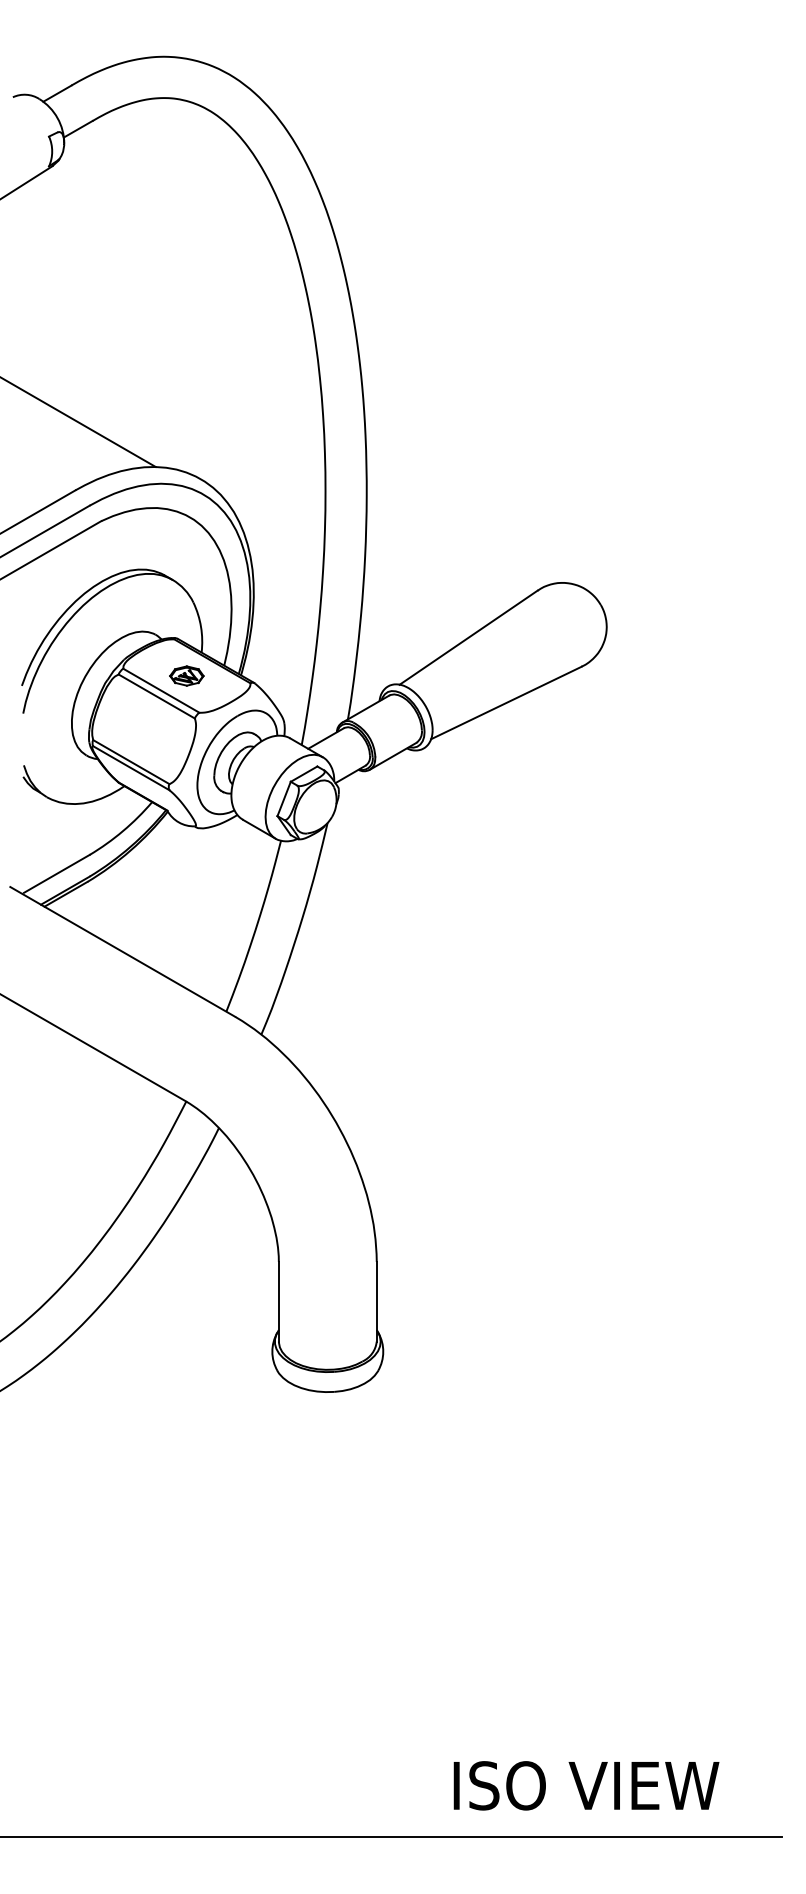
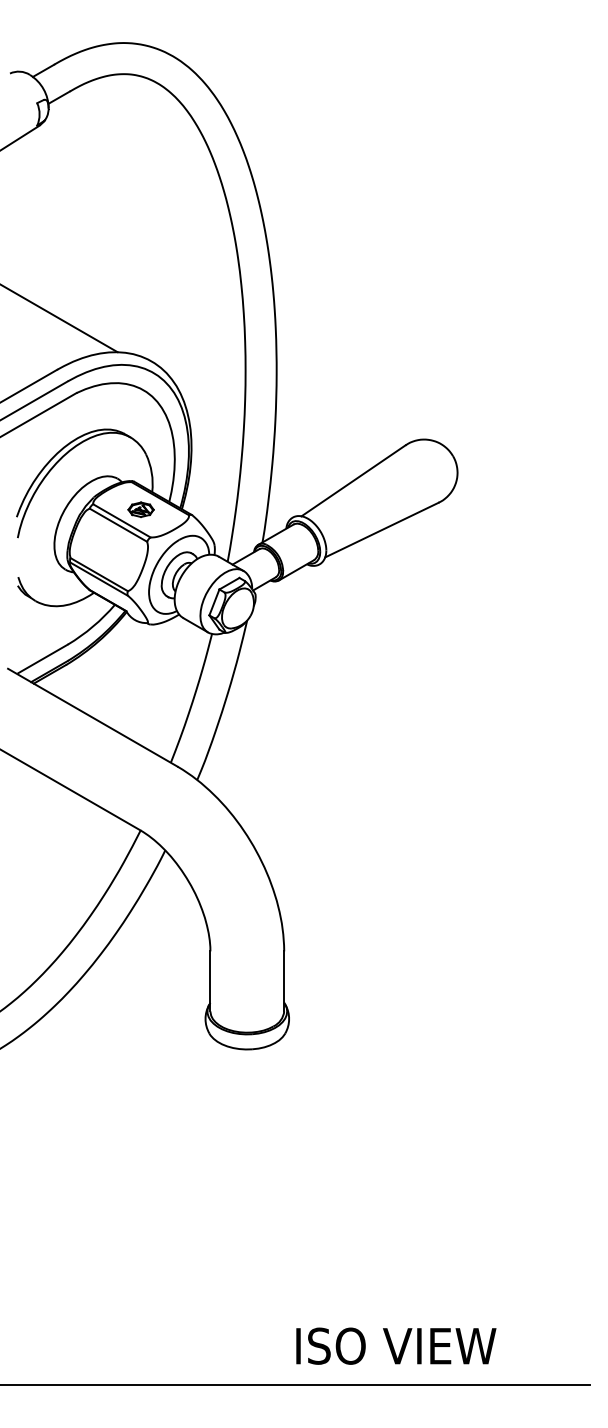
text: (586, 1785) -> (396, 1345), moved

